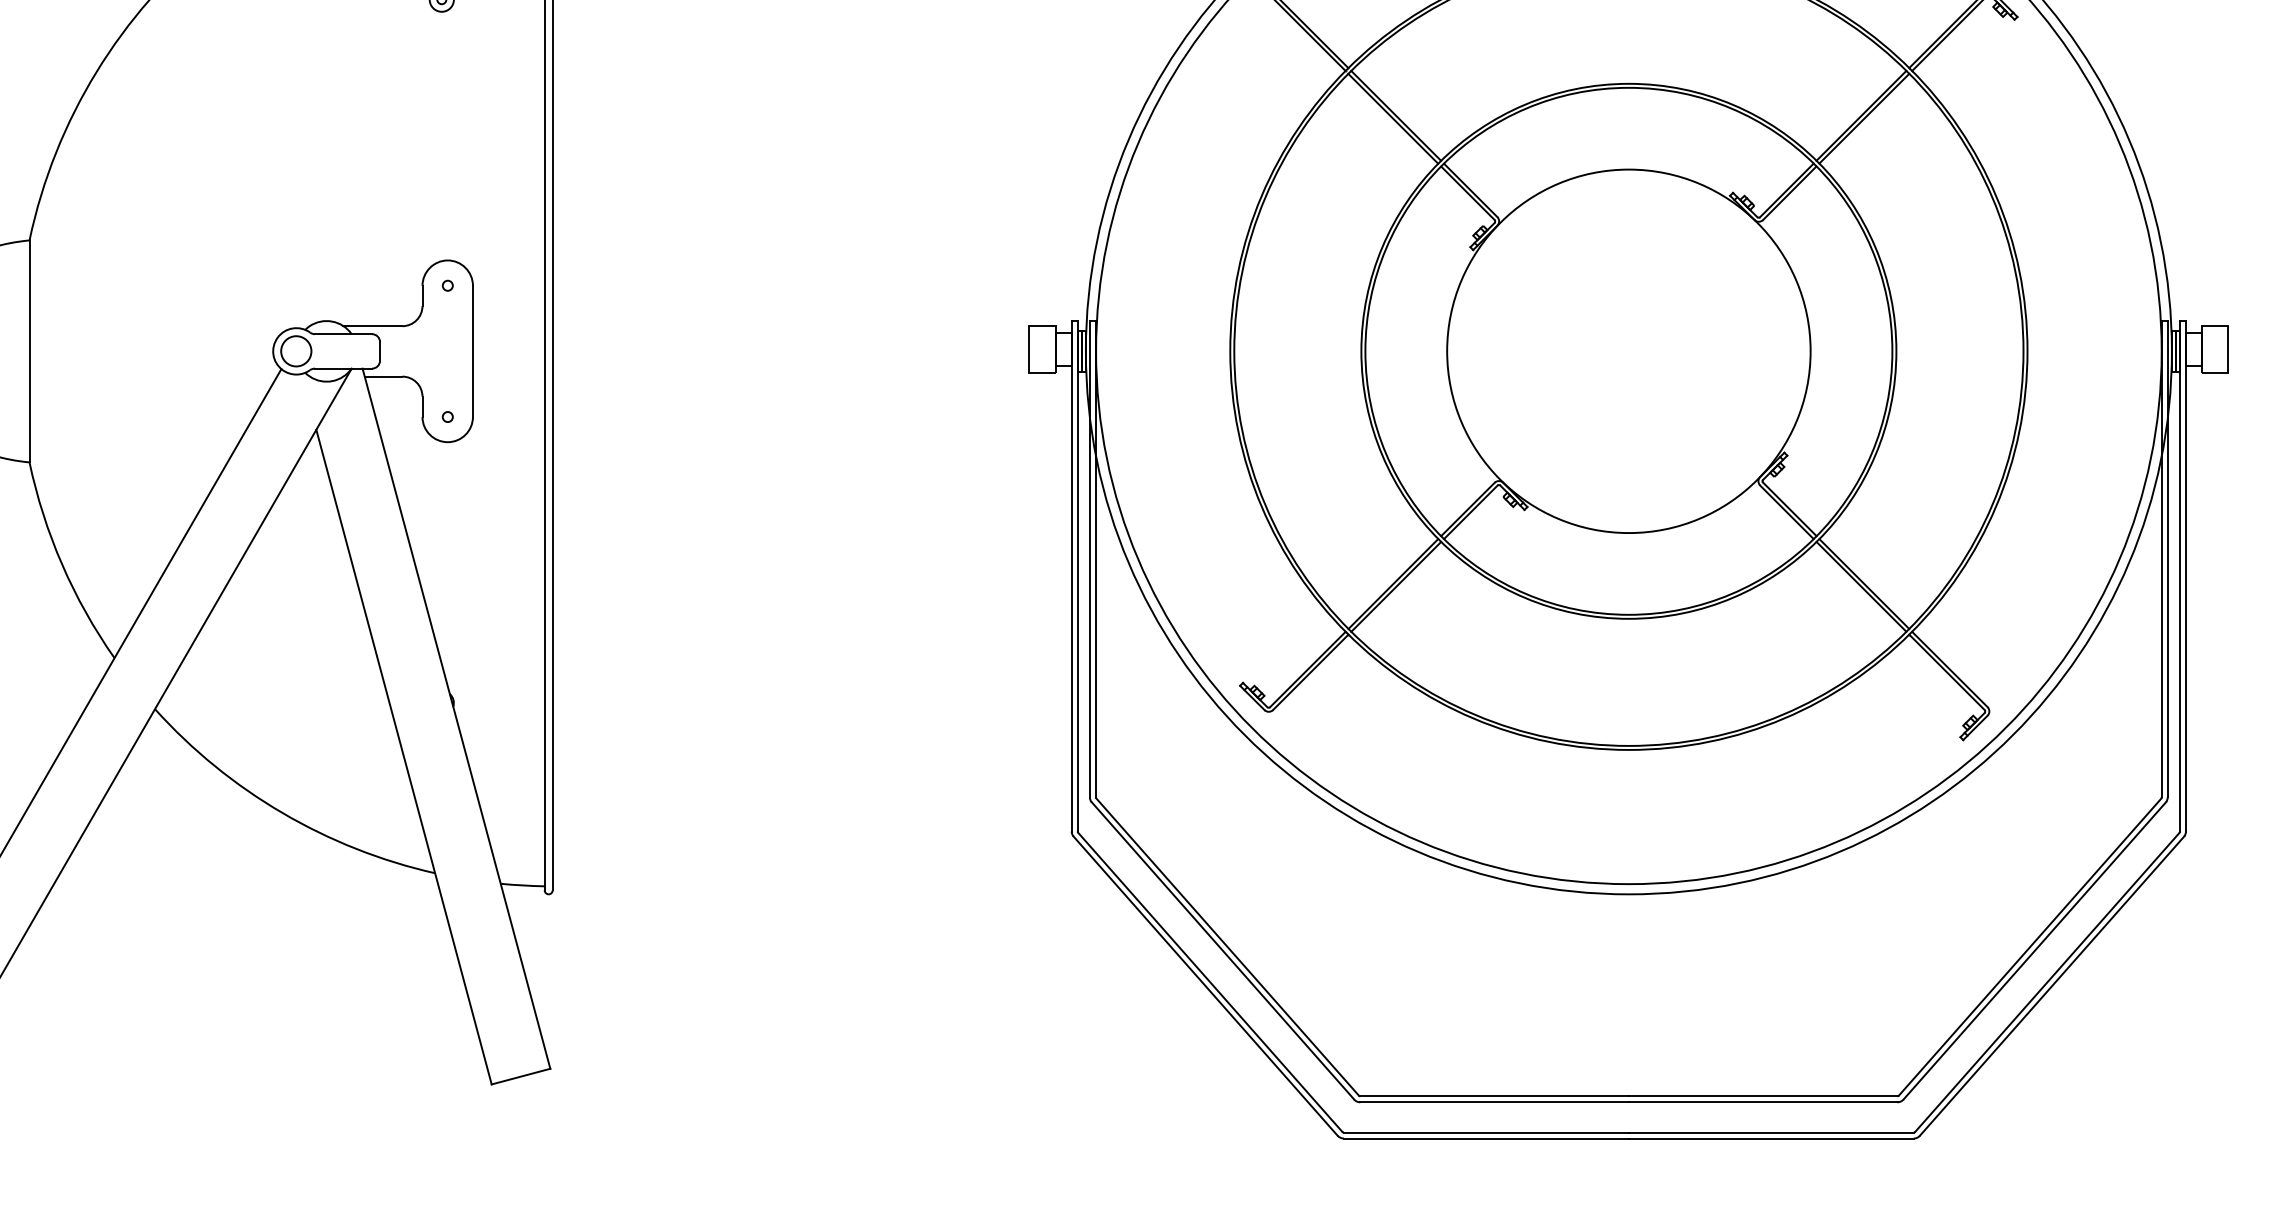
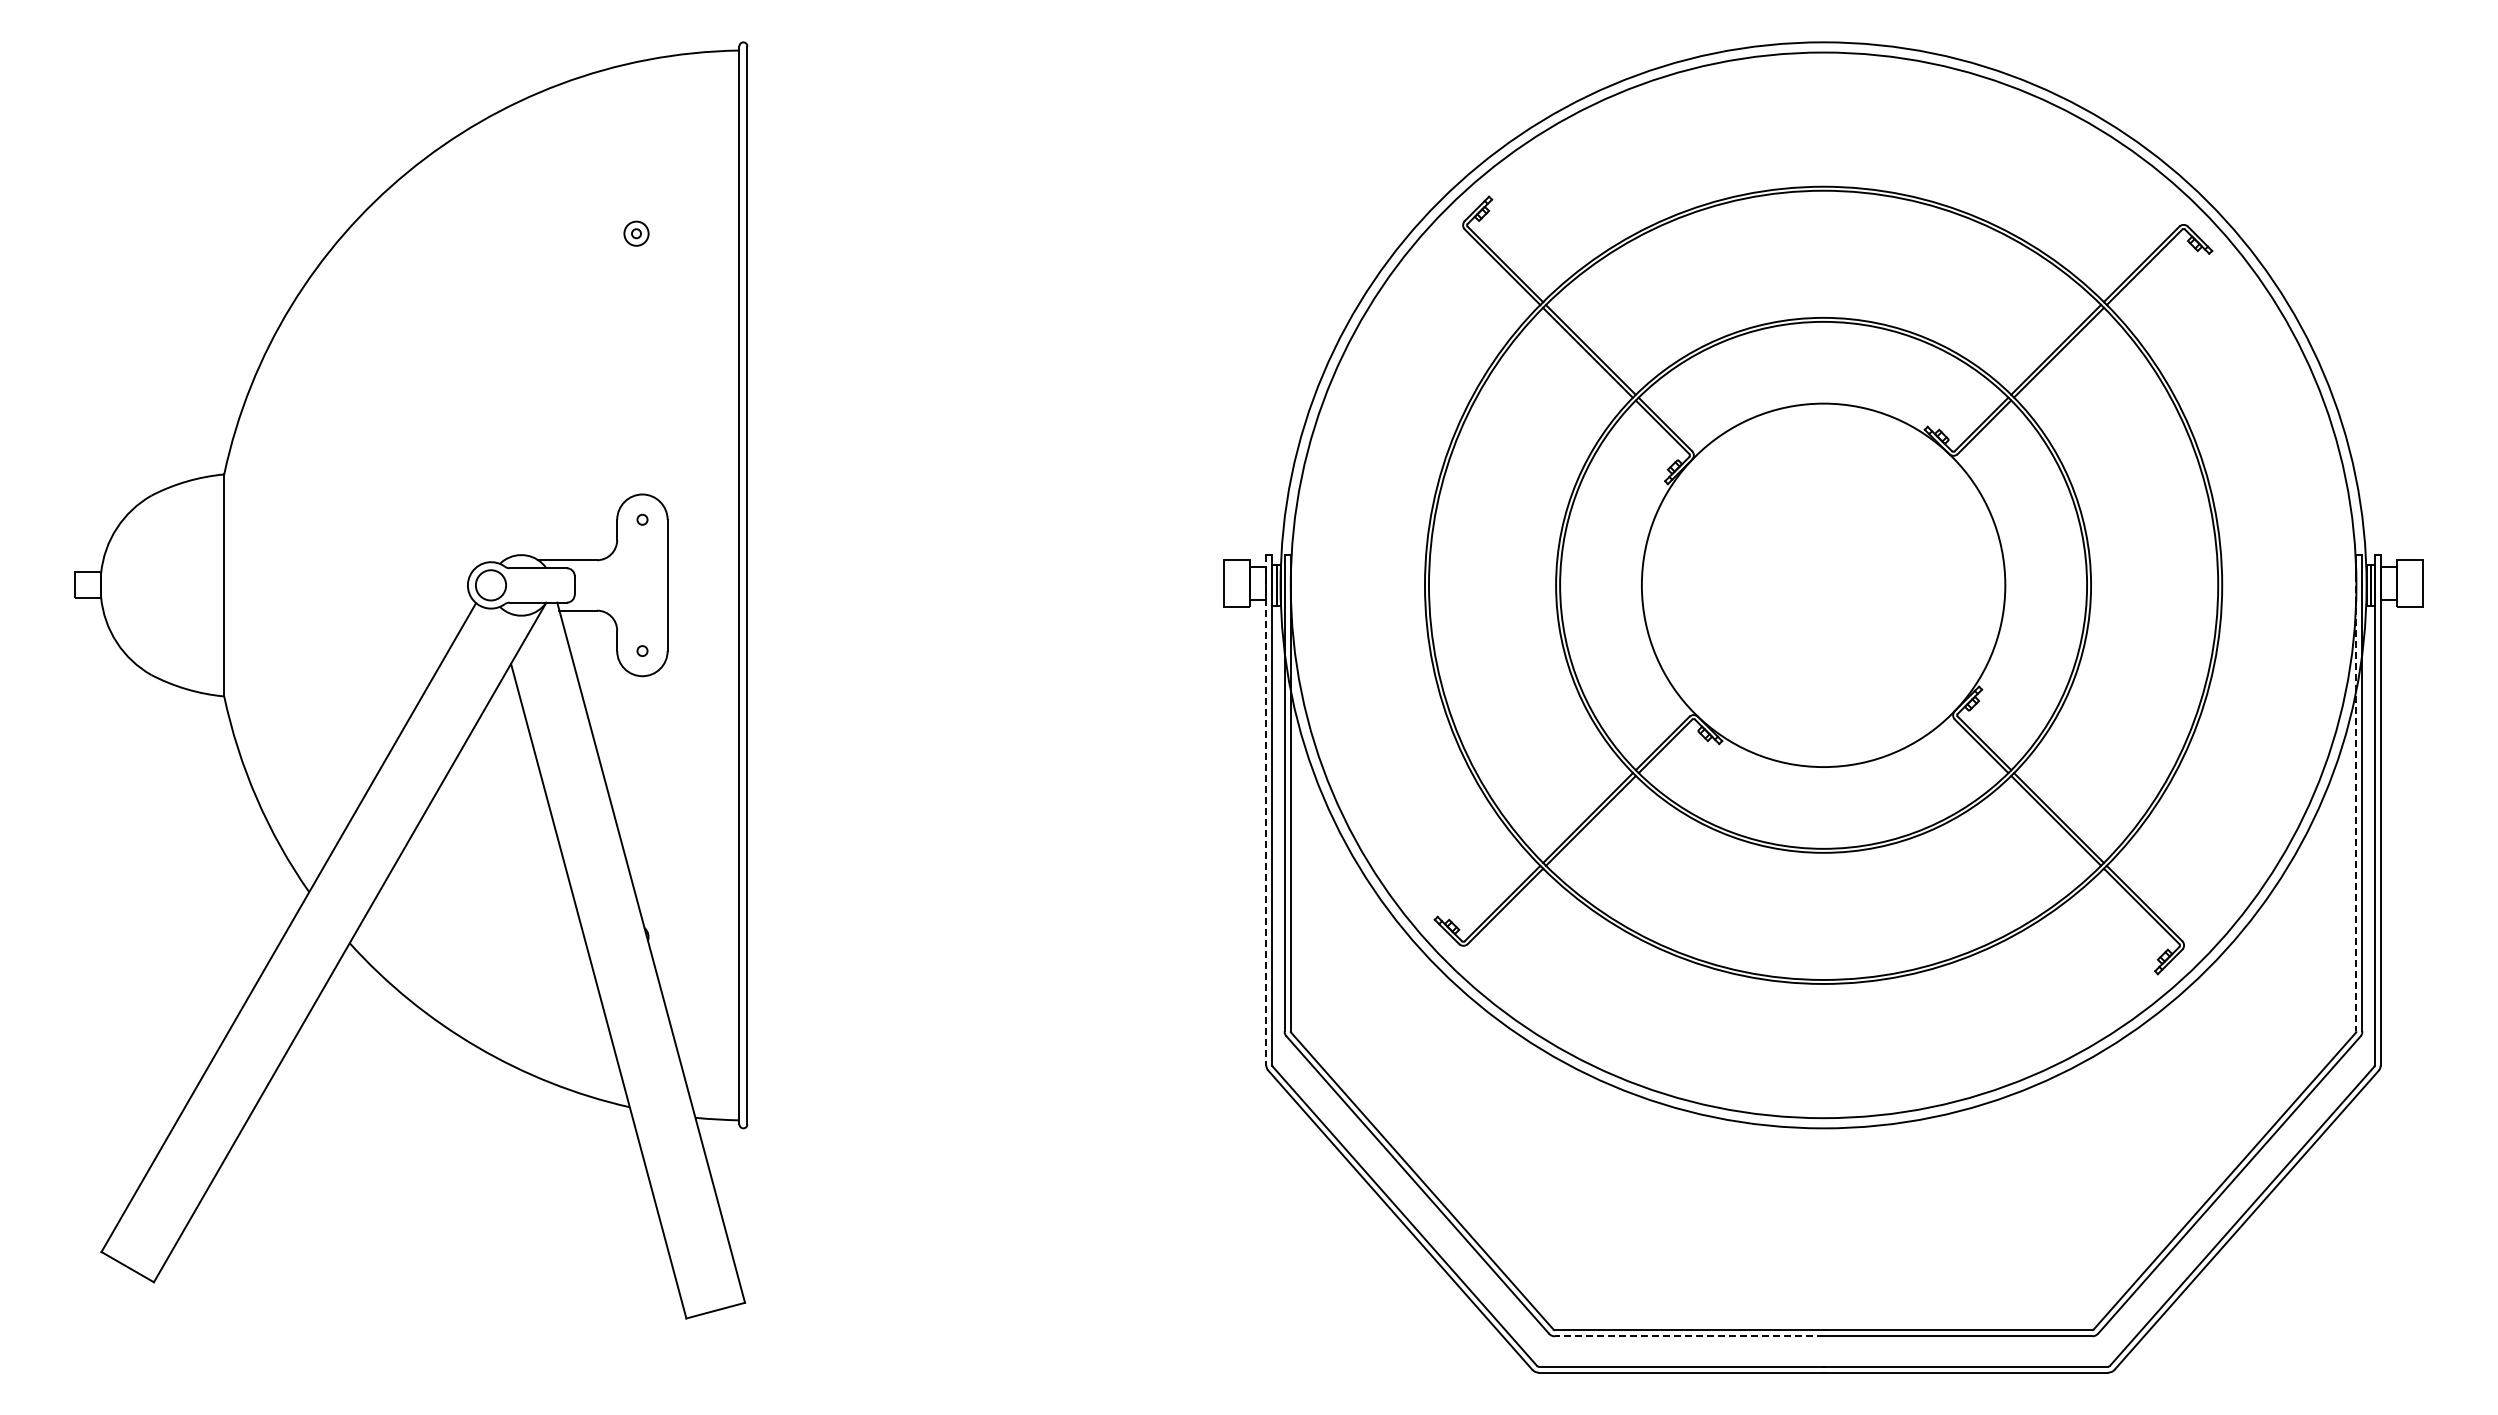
line: (2161, 569) -> (2356, 803), solid -> dashed
line: (1071, 576) -> (1266, 810), solid -> dashed
line: (1493, 1102) -> (1688, 1336), solid -> dashed

